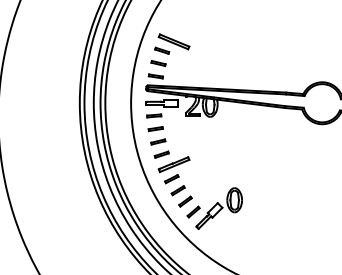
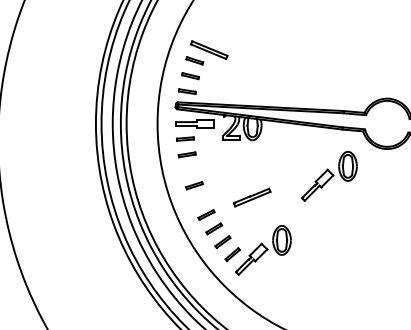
part: (157, 142) -> (189, 170), removed
part: (274, 147) -> (329, 176), added
part: (174, 164) -> (252, 197), moved

